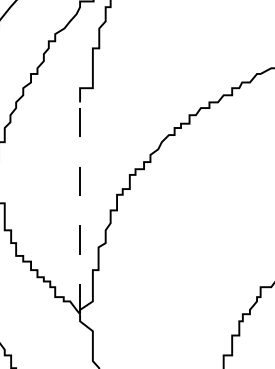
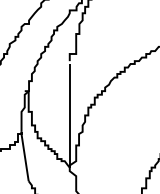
line: (79, 210) -> (69, 115), dashed -> solid

